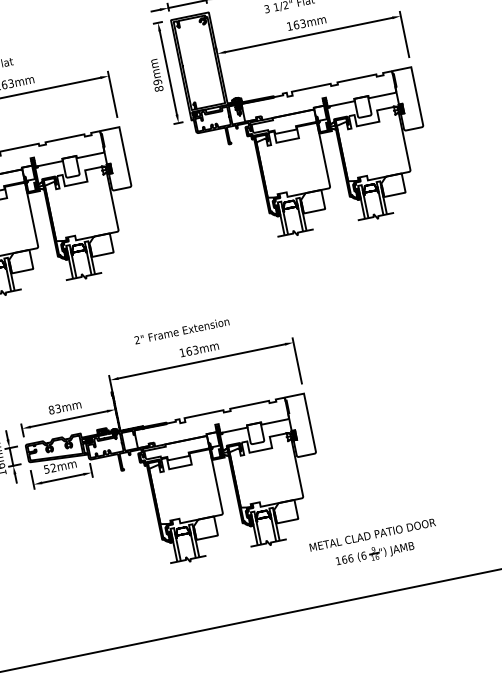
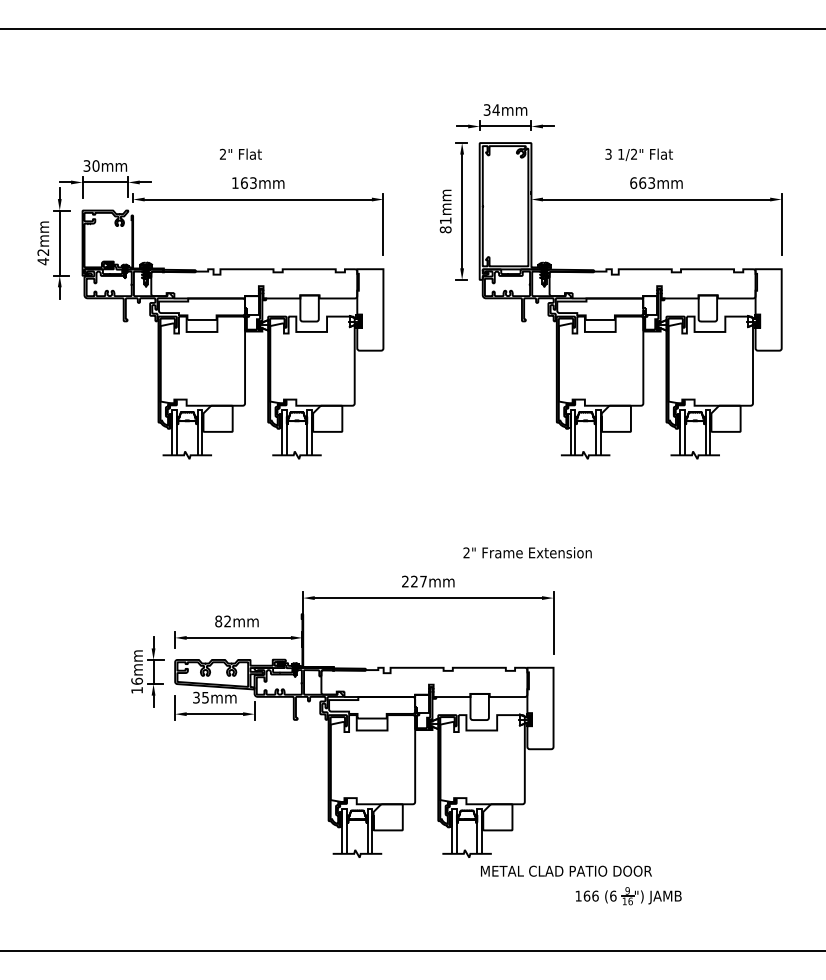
text: (289, 25) -> (633, 182), 163mm -> 663mm
text: (157, 82) -> (445, 220), 89mm -> 81mm
text: (181, 330) -> (527, 552), moved
text: (189, 351) -> (414, 581), 163mm -> 227mm
text: (58, 408) -> (227, 621), 83mm -> 82mm
text: (49, 468) -> (200, 697), 52mm -> 35mm
text: (372, 534) -> (566, 870), moved
part: (375, 553) -> (628, 896), moved

